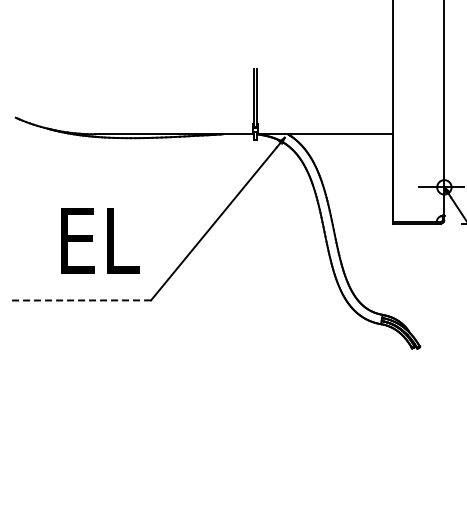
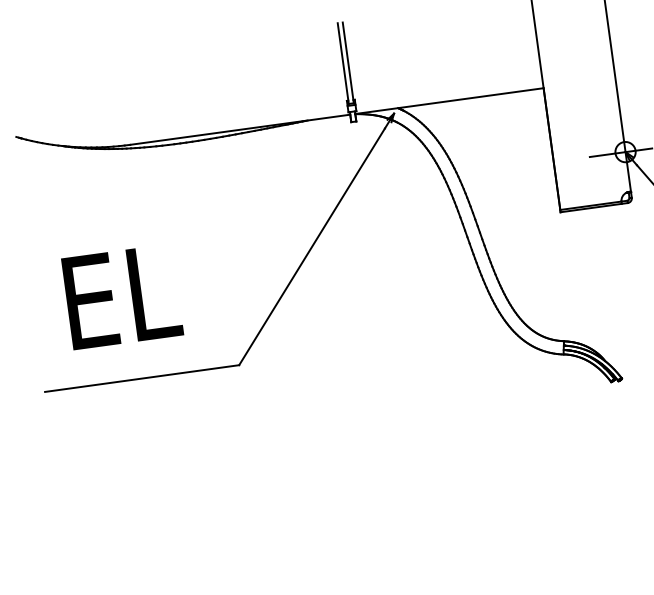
text: (100, 240) -> (122, 296), moved
line: (81, 300) -> (142, 378), dashed -> solid

